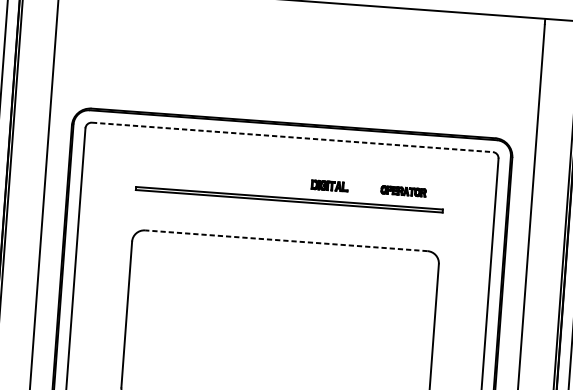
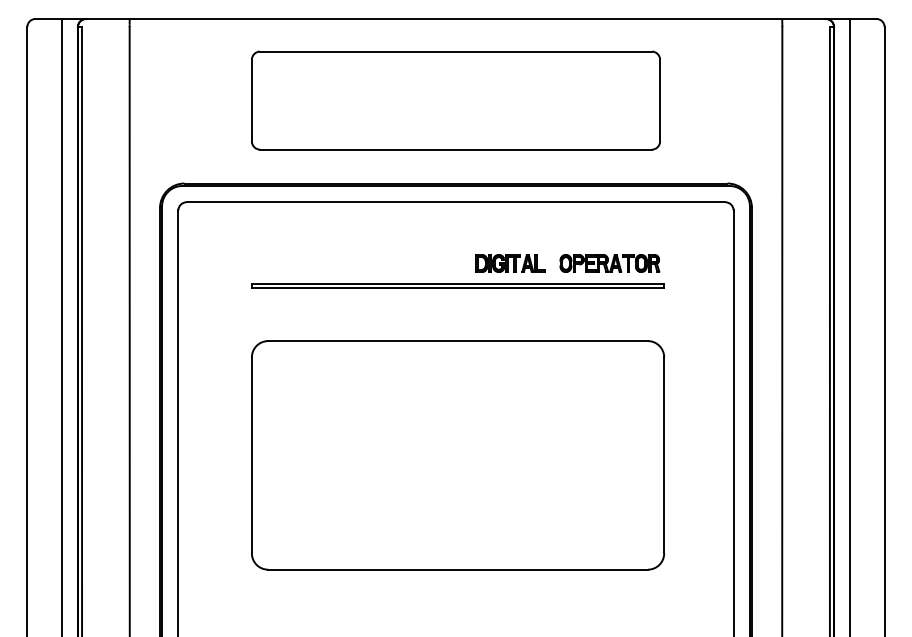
part: (297, 61) -> (455, 100), added
line: (292, 137) -> (456, 202), dashed -> solid
part: (329, 185) -> (510, 263), size x1.43
part: (403, 191) -> (609, 263), size x1.67
line: (286, 241) -> (458, 341), dashed -> solid

